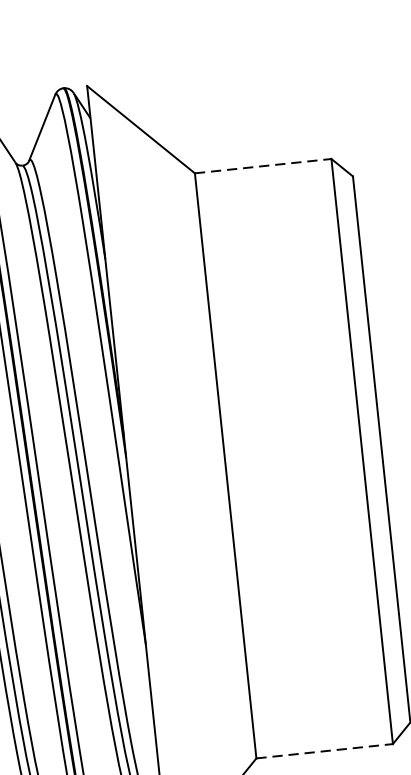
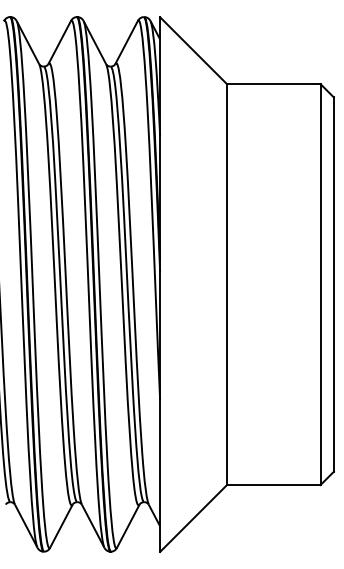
line: (262, 166) -> (273, 84), dashed -> solid
line: (324, 751) -> (273, 485), dashed -> solid

